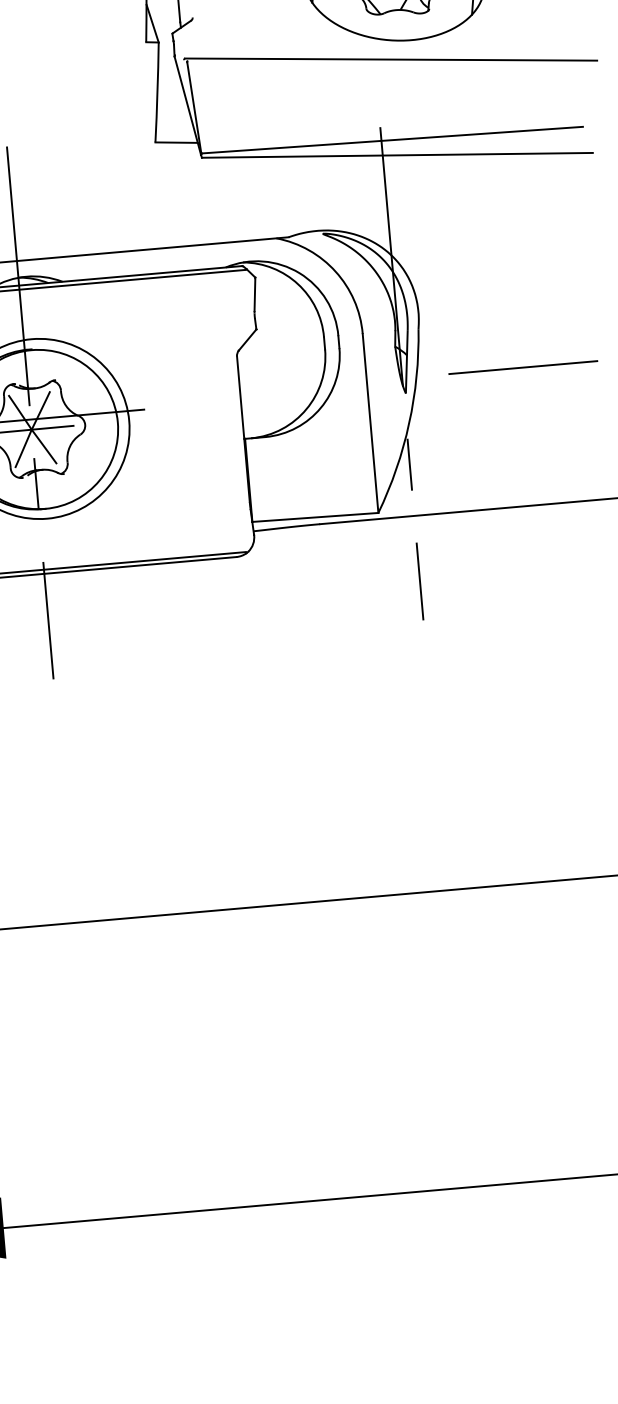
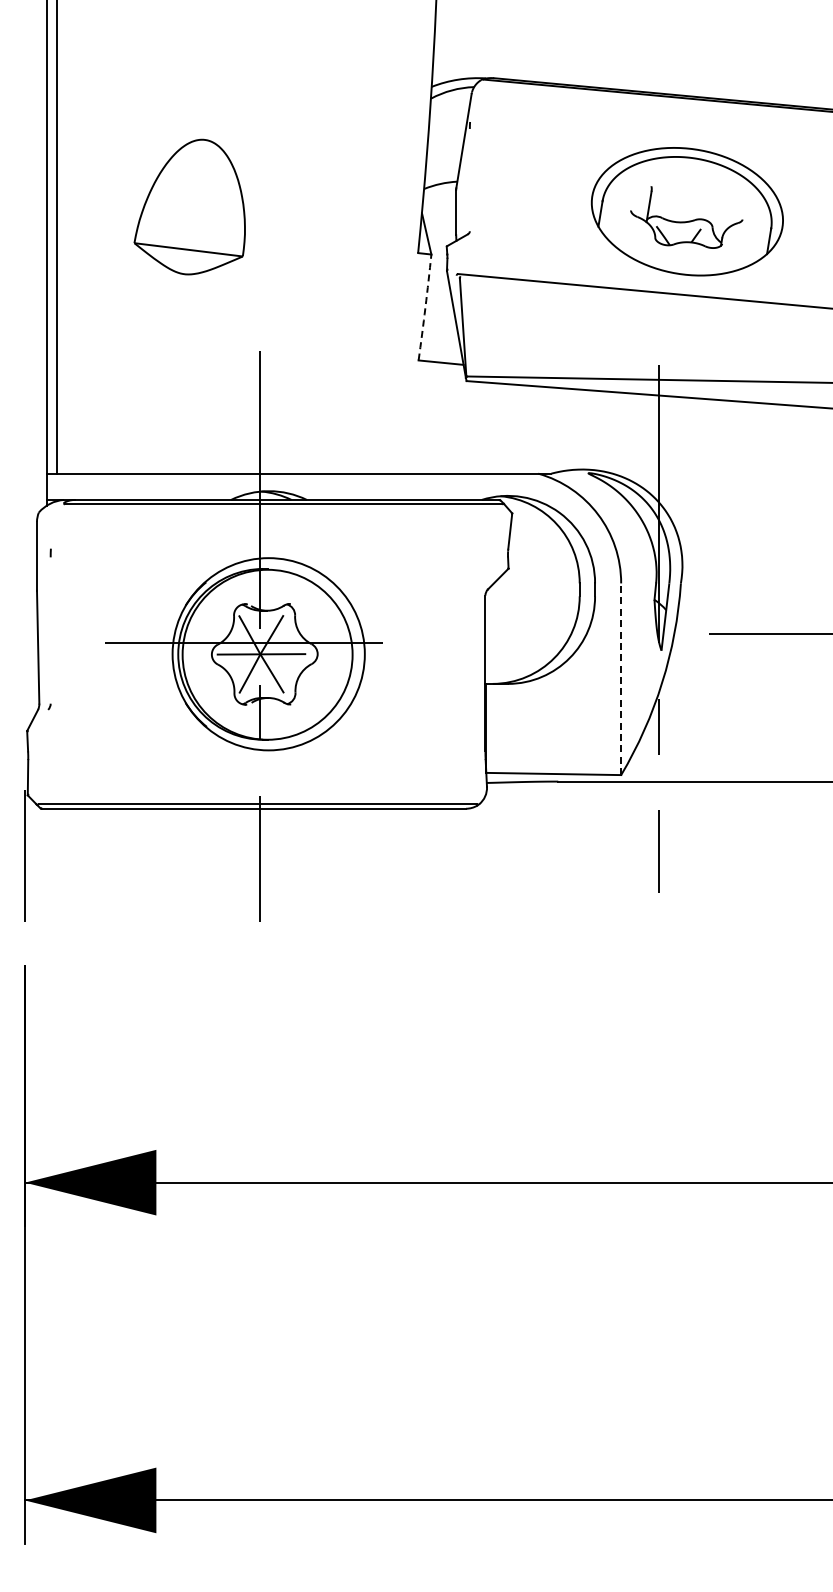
arc: (157, 92) -> (425, 307), solid -> dashed
line: (370, 423) -> (621, 679), solid -> dashed

